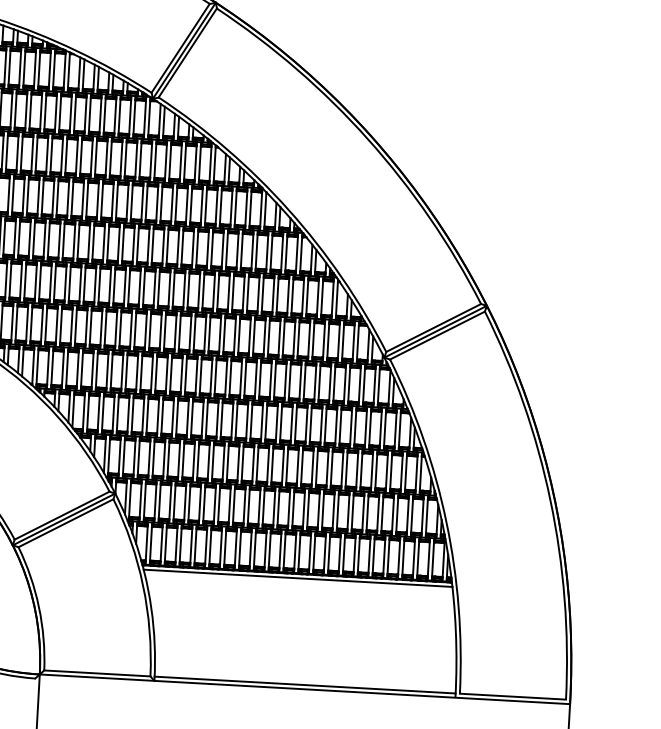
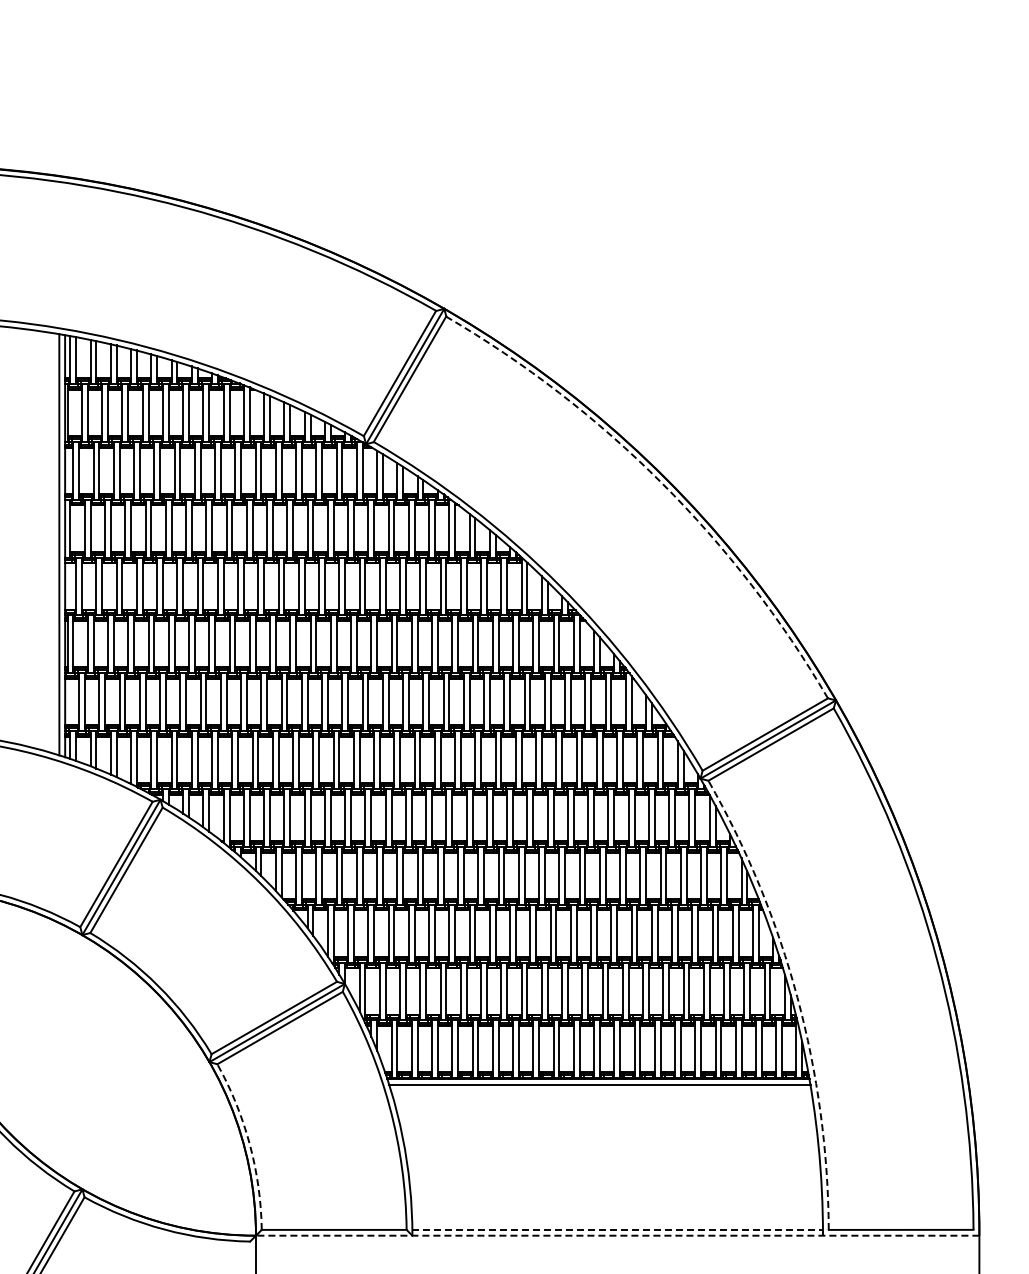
arc: (367, 138) -> (661, 482), solid -> dashed
arc: (446, 522) -> (797, 997), solid -> dashed
arc: (38, 607) -> (249, 1144), solid -> dashed
line: (305, 684) -> (618, 1229), solid -> dashed
line: (304, 689) -> (617, 1235), solid -> dashed

